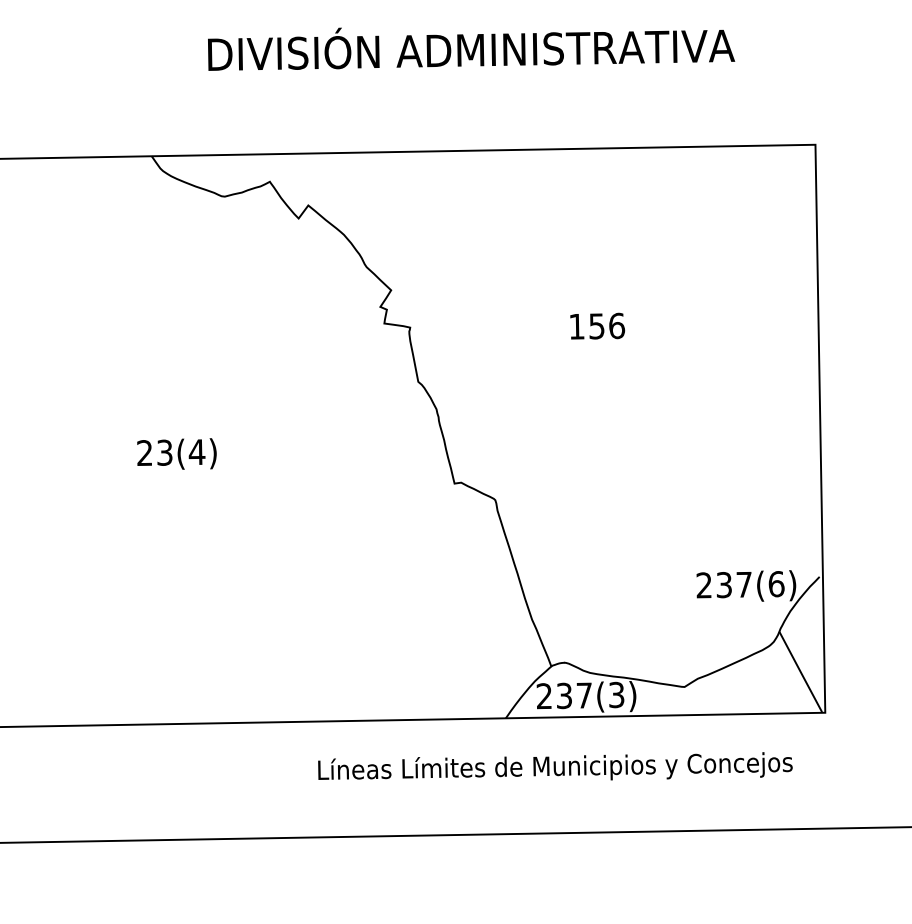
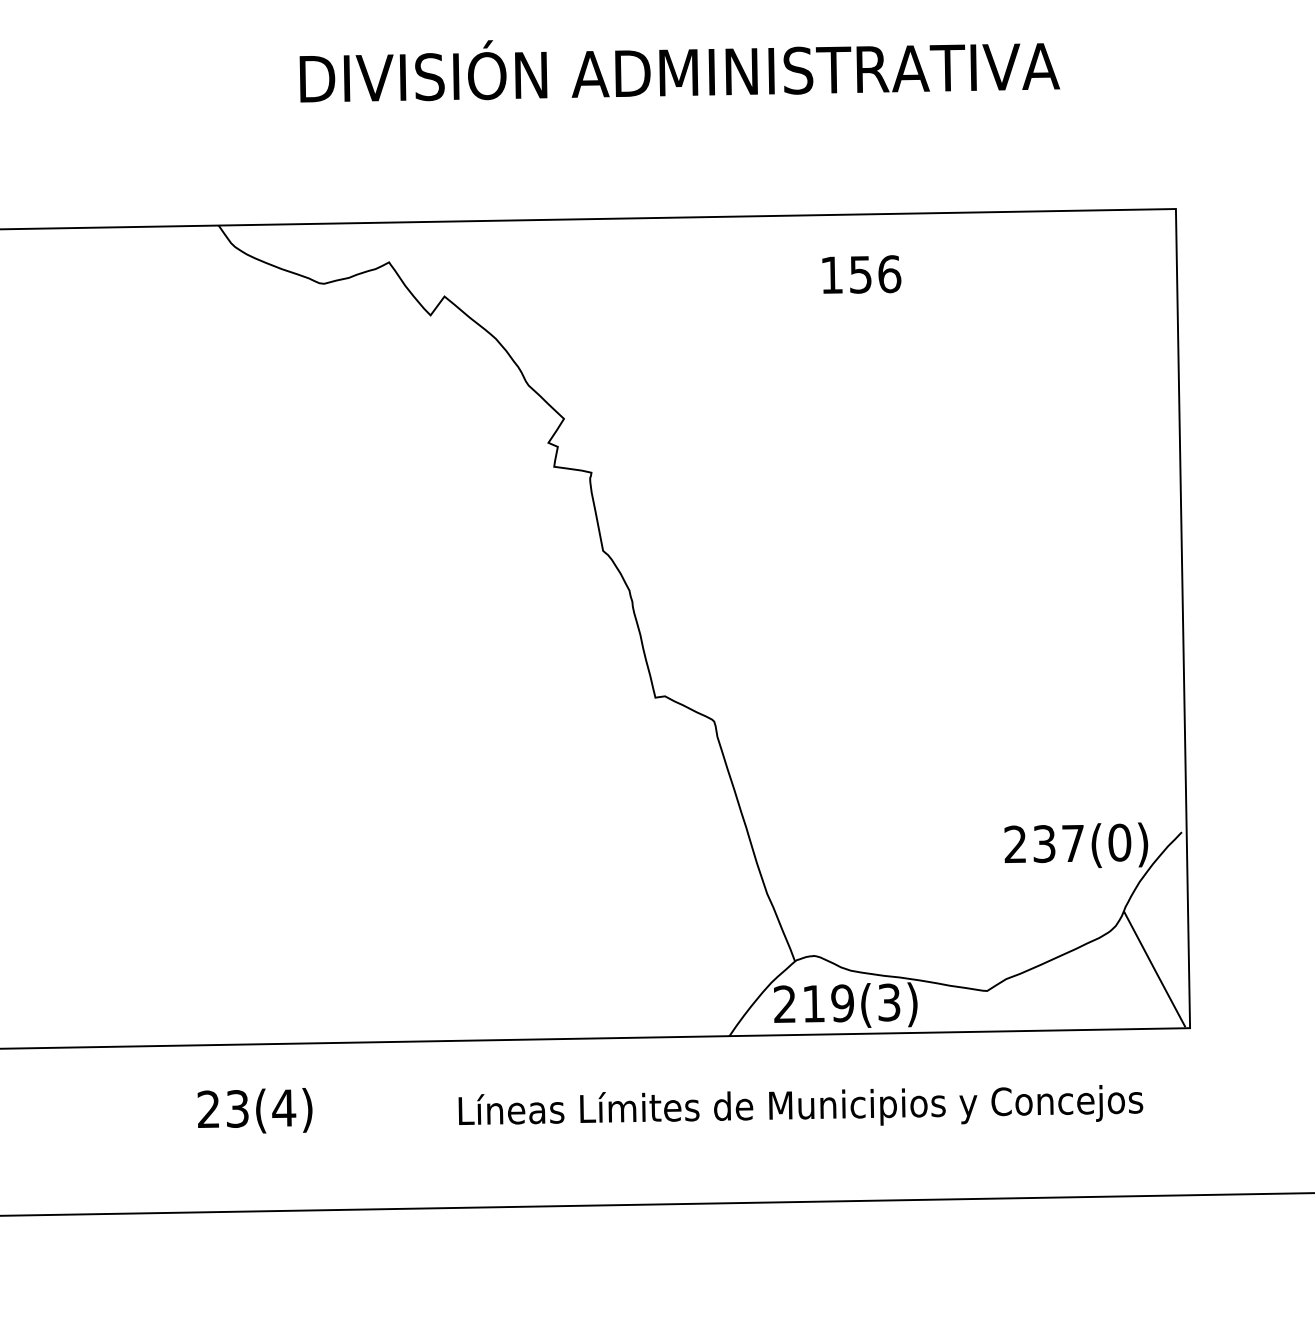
text: (597, 325) -> (861, 273), moved
text: (176, 453) -> (254, 1109), moved
text: (776, 584) -> (1119, 843), 237(6) -> 237(0)
text: (574, 695) -> (828, 1003), 237(3) -> 219(3)

